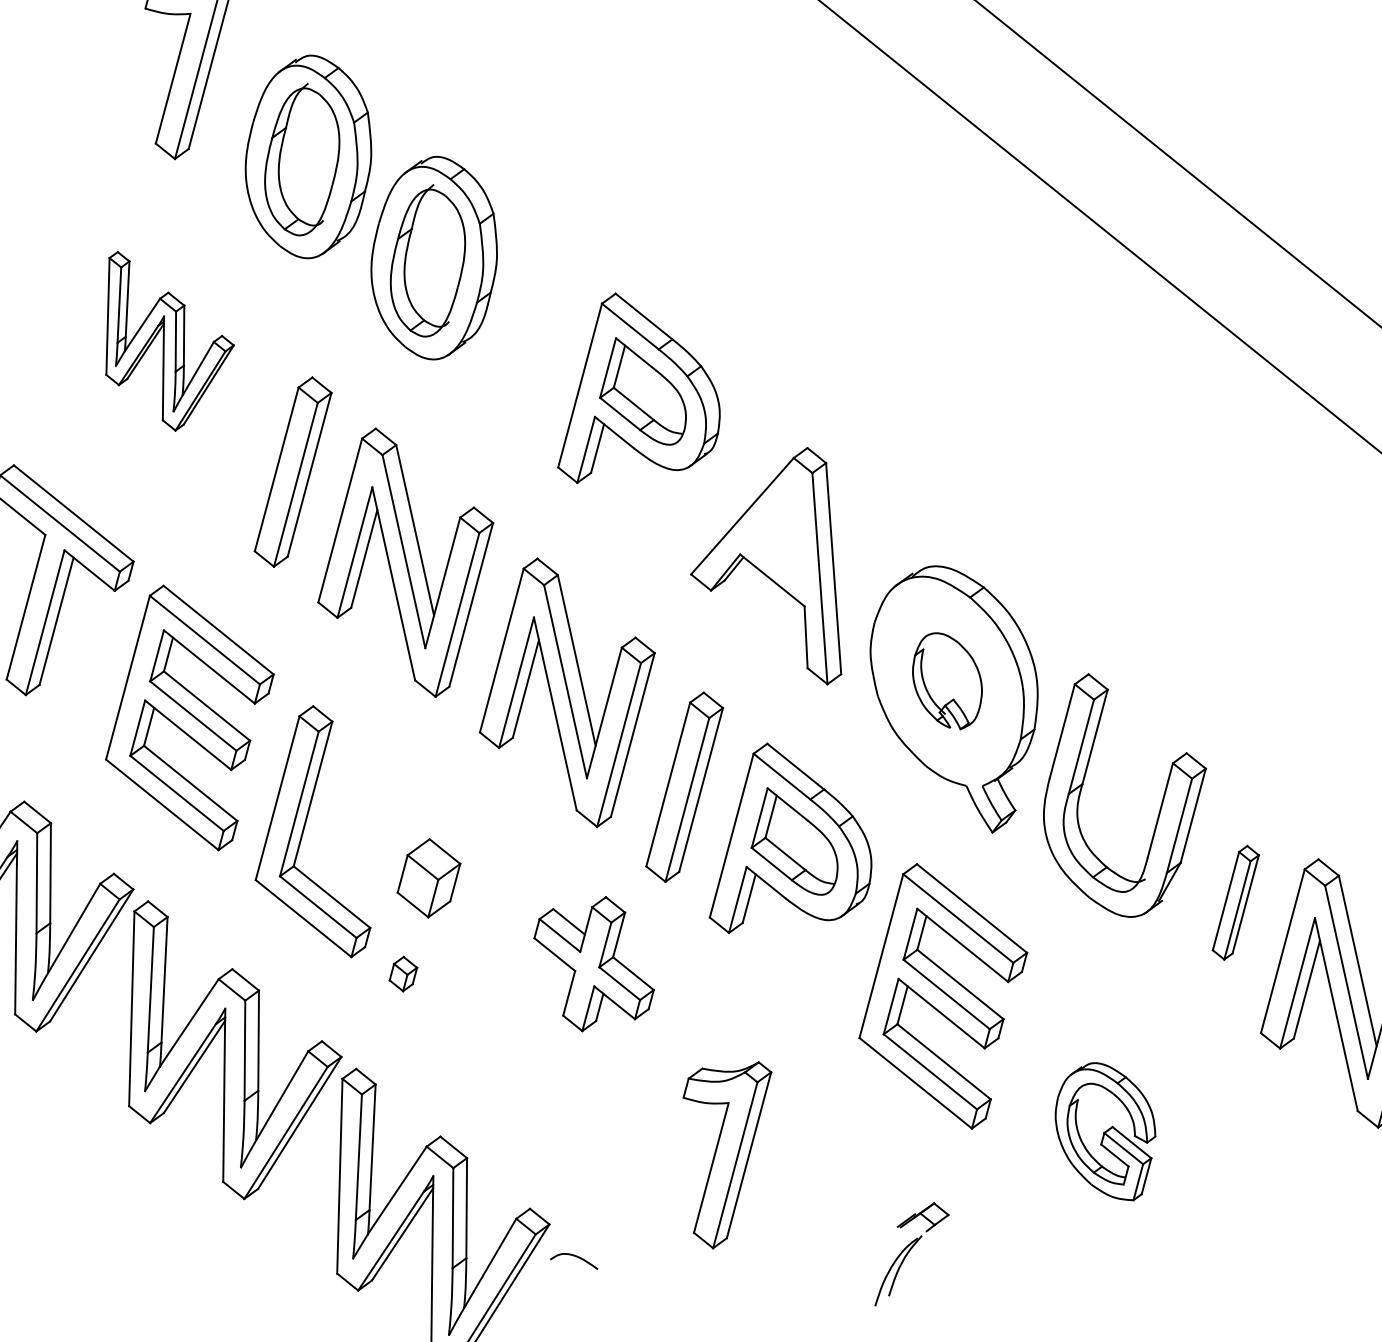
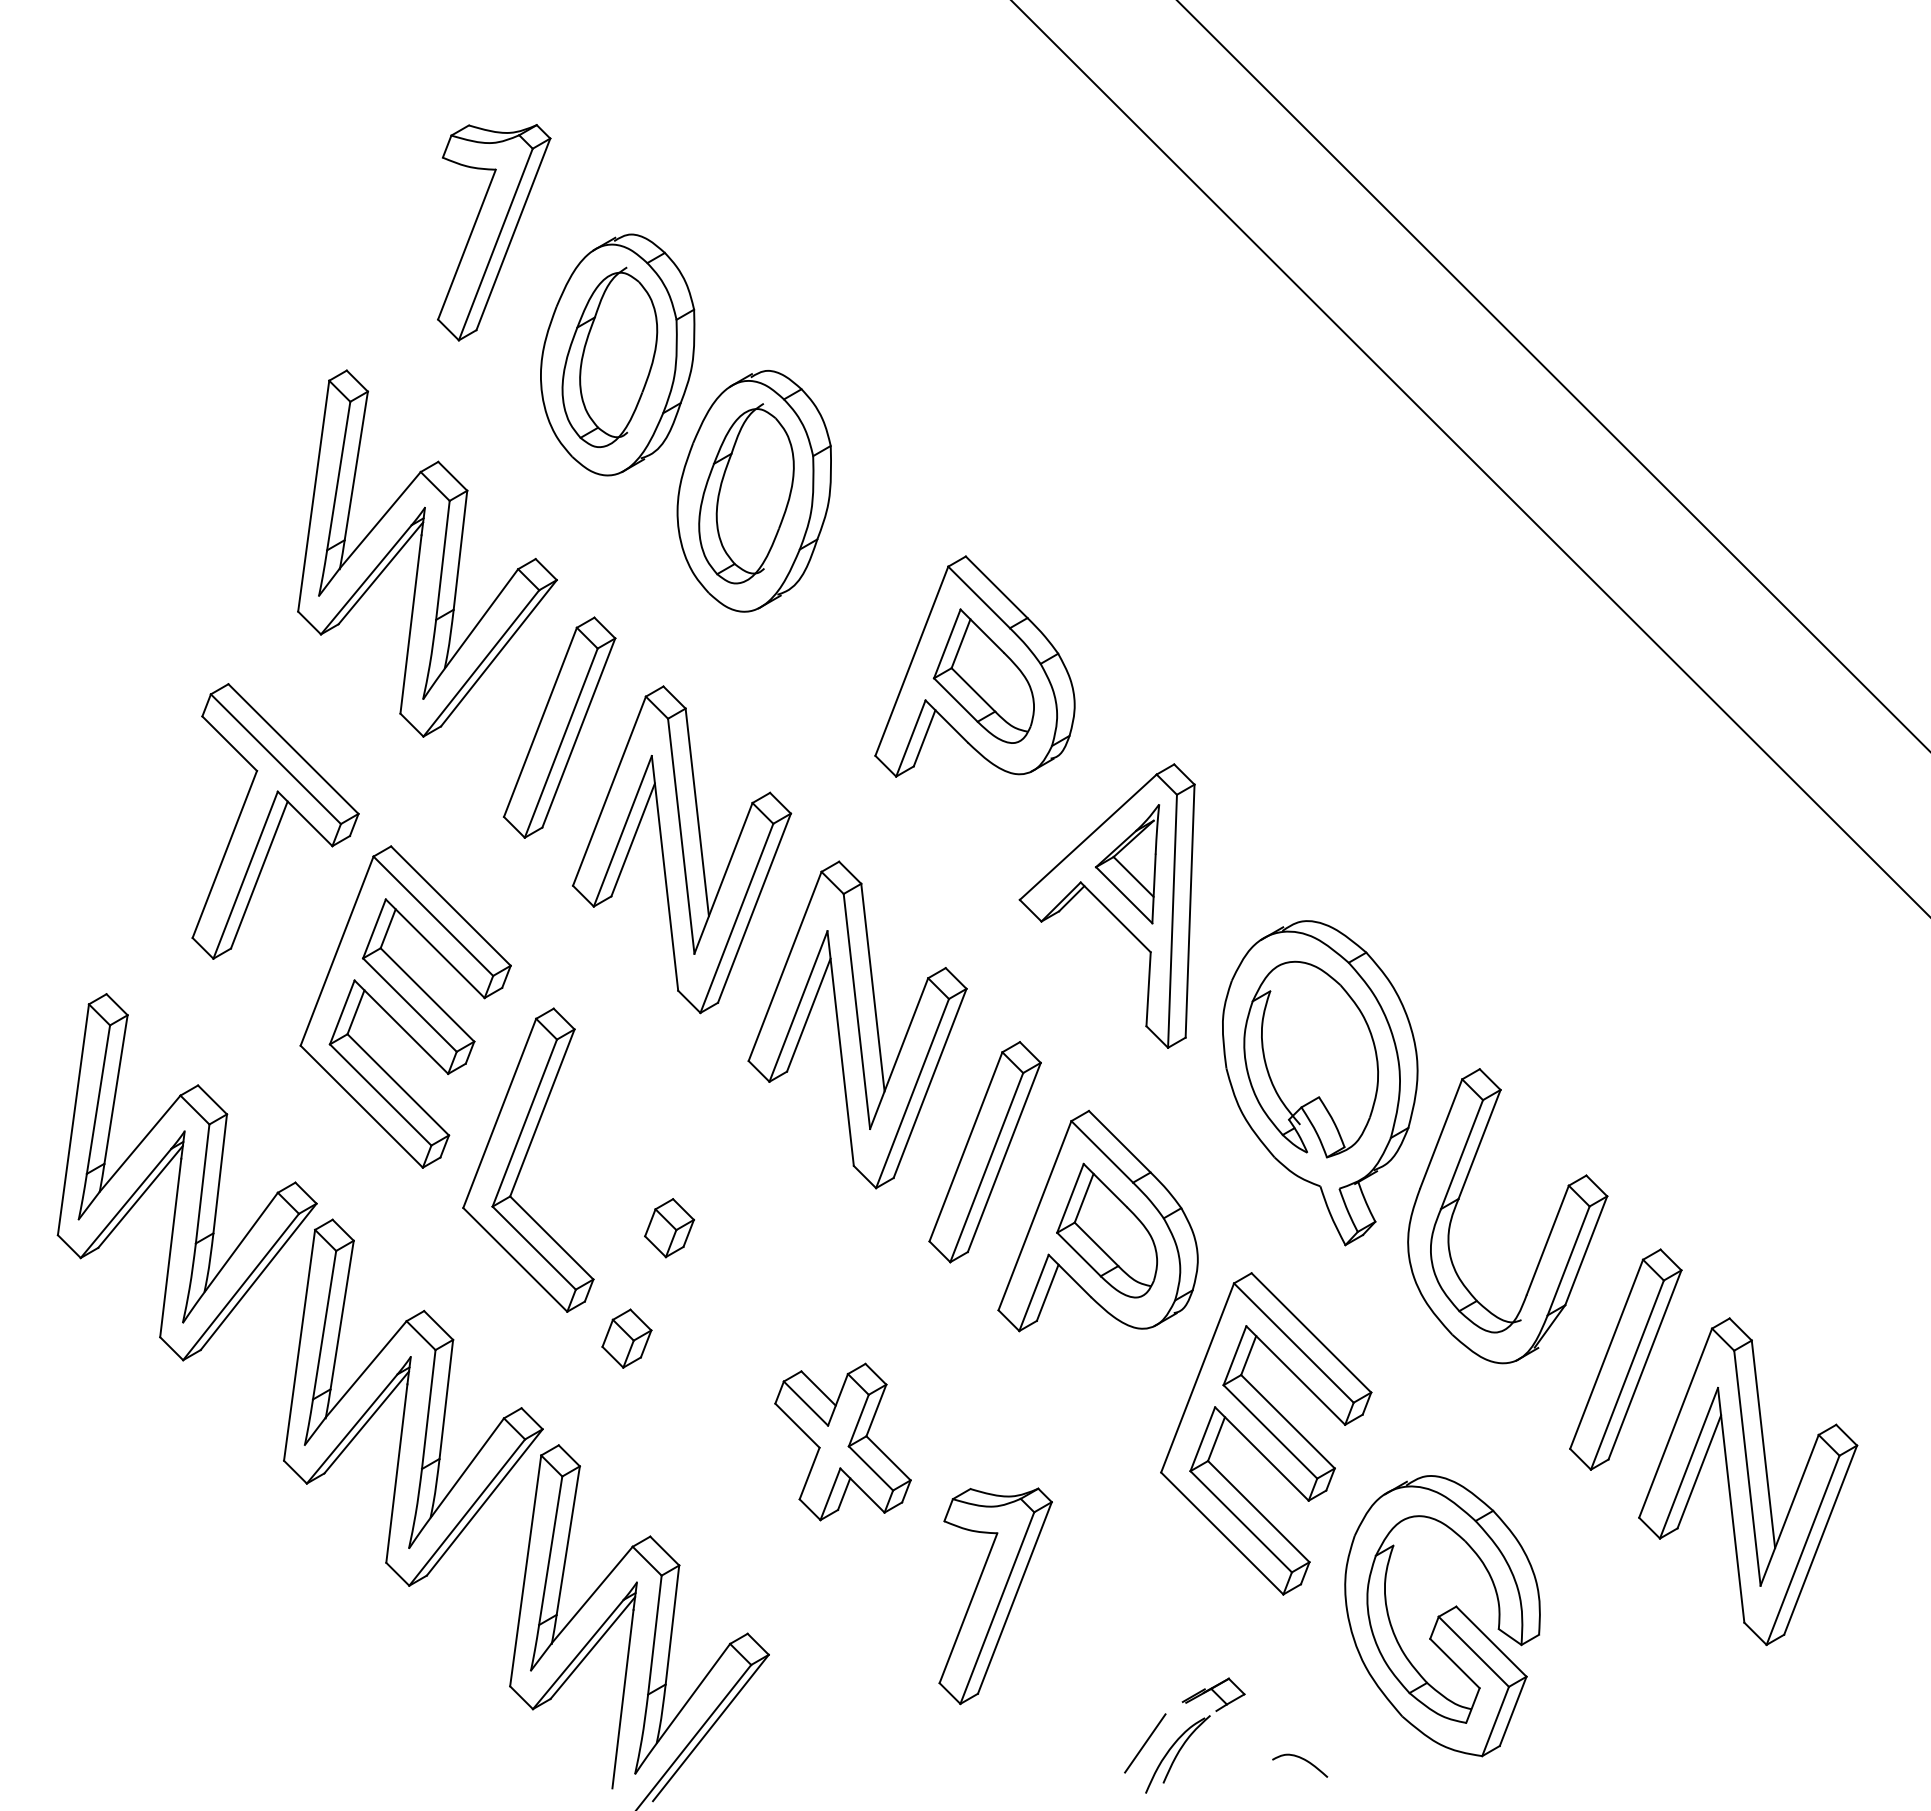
part: (167, 339) -> (427, 553), size x1.67
part: (777, 535) -> (1127, 864), added
part: (946, 681) -> (1310, 1059), size x1.67
part: (429, 878) -> (669, 1228), size x0.62
part: (1235, 902) -> (1625, 1359), size x1.67
part: (593, 963) -> (842, 1441), moved
part: (403, 974) -> (626, 1338), size x1.43
part: (1106, 1132) -> (1442, 1616), size x1.67
curve: (576, 1257) -> (1303, 1760), moved
line: (870, 1264) -> (1145, 1743), added

